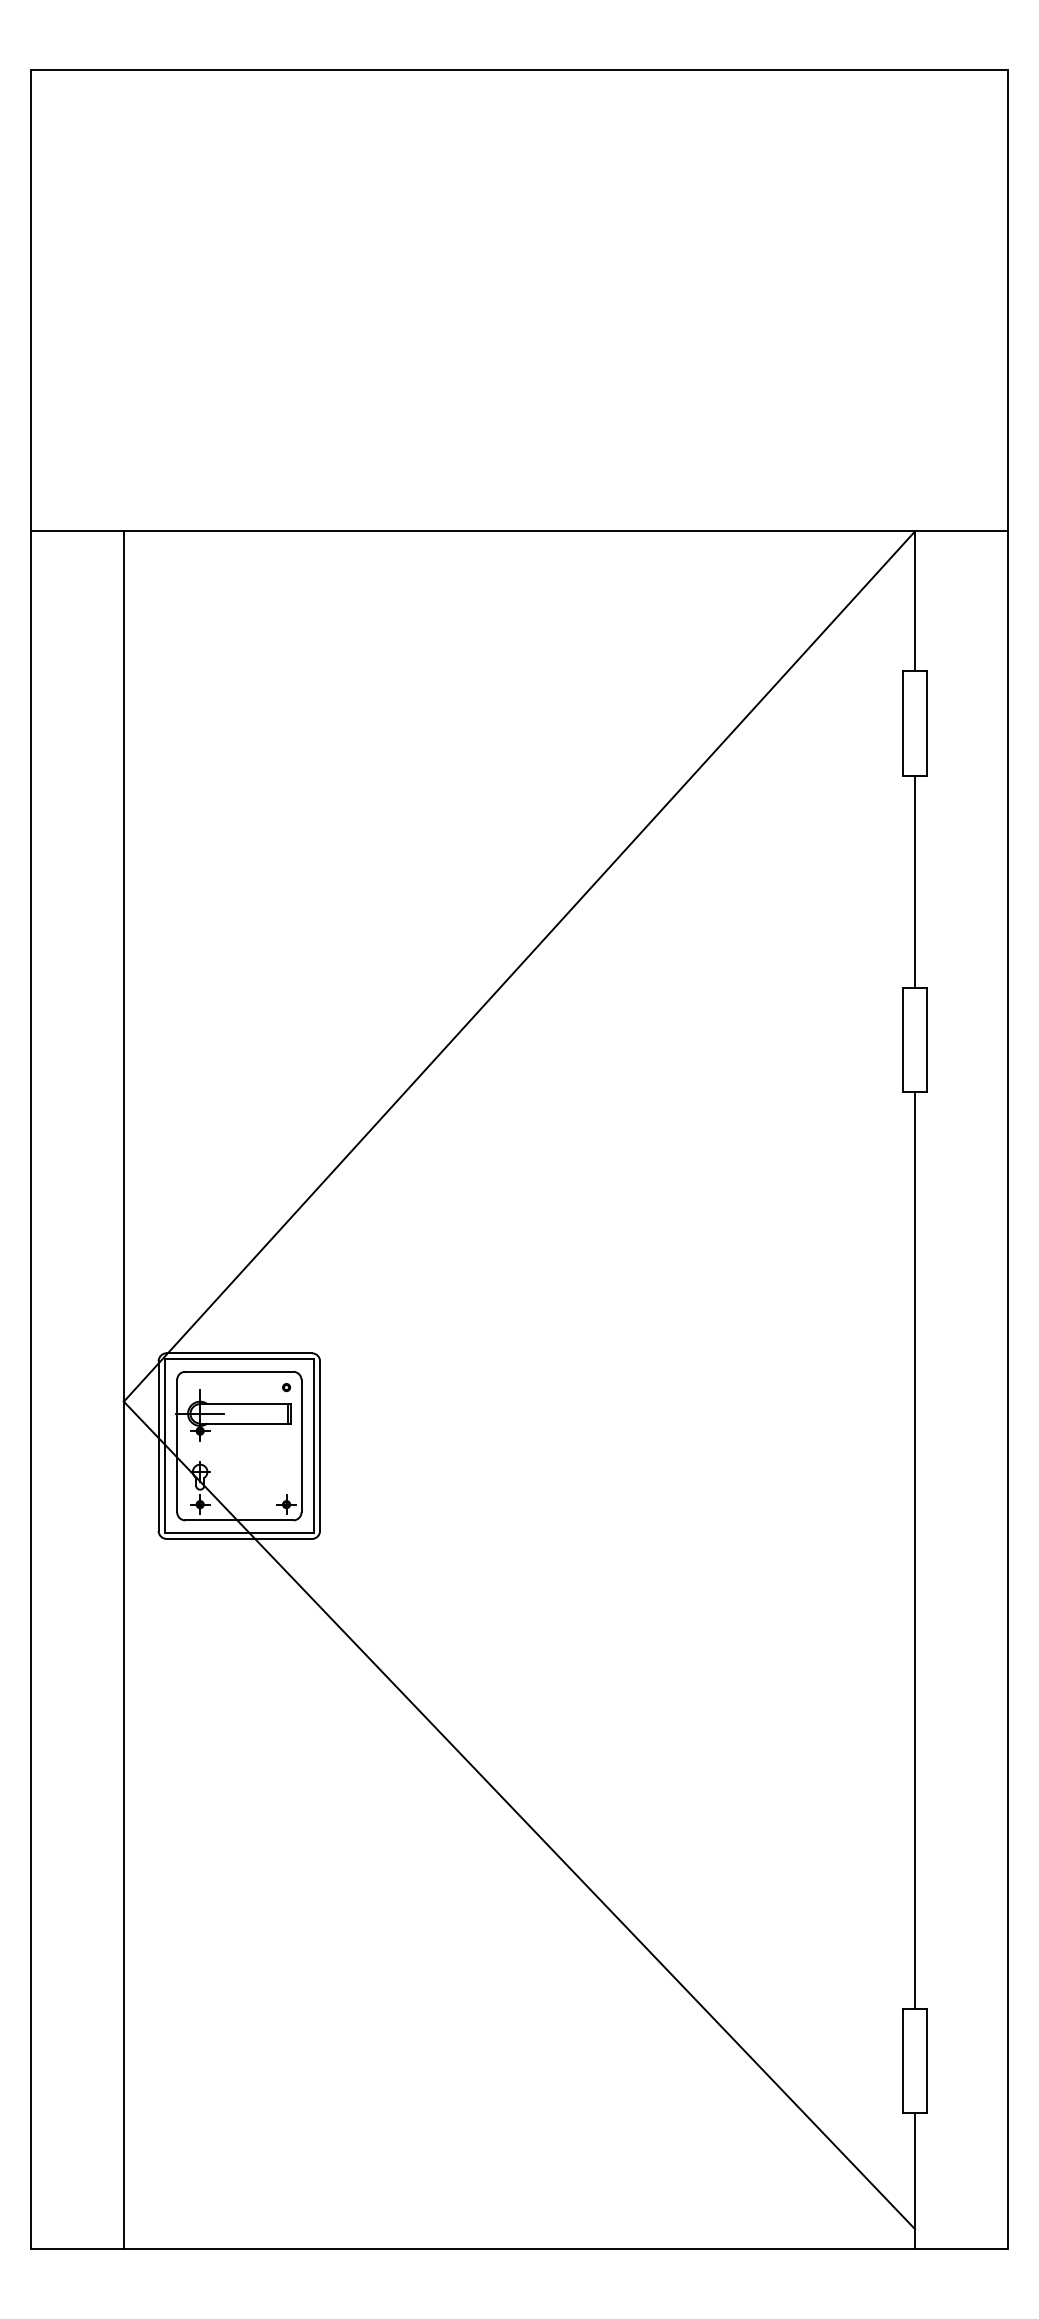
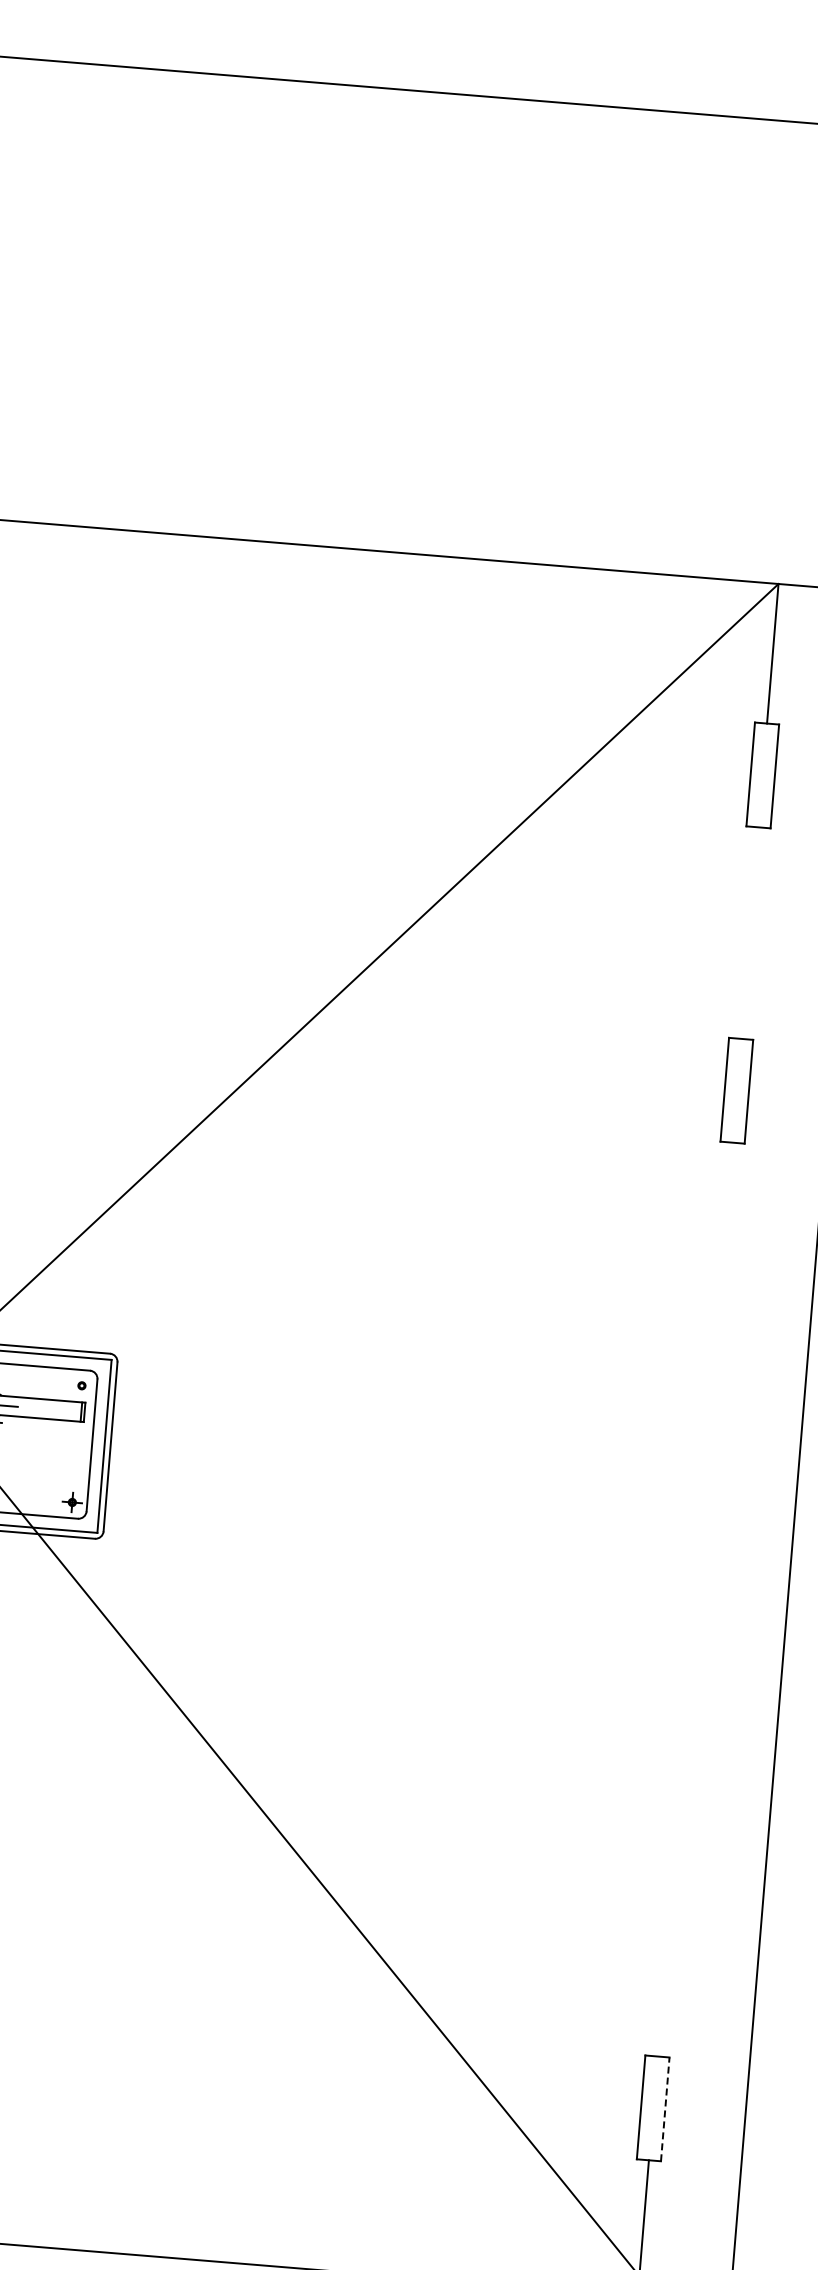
line: (915, 881) -> (750, 932), removed
line: (915, 1549) -> (695, 1598), removed
line: (927, 2060) -> (665, 2108), solid -> dashed

